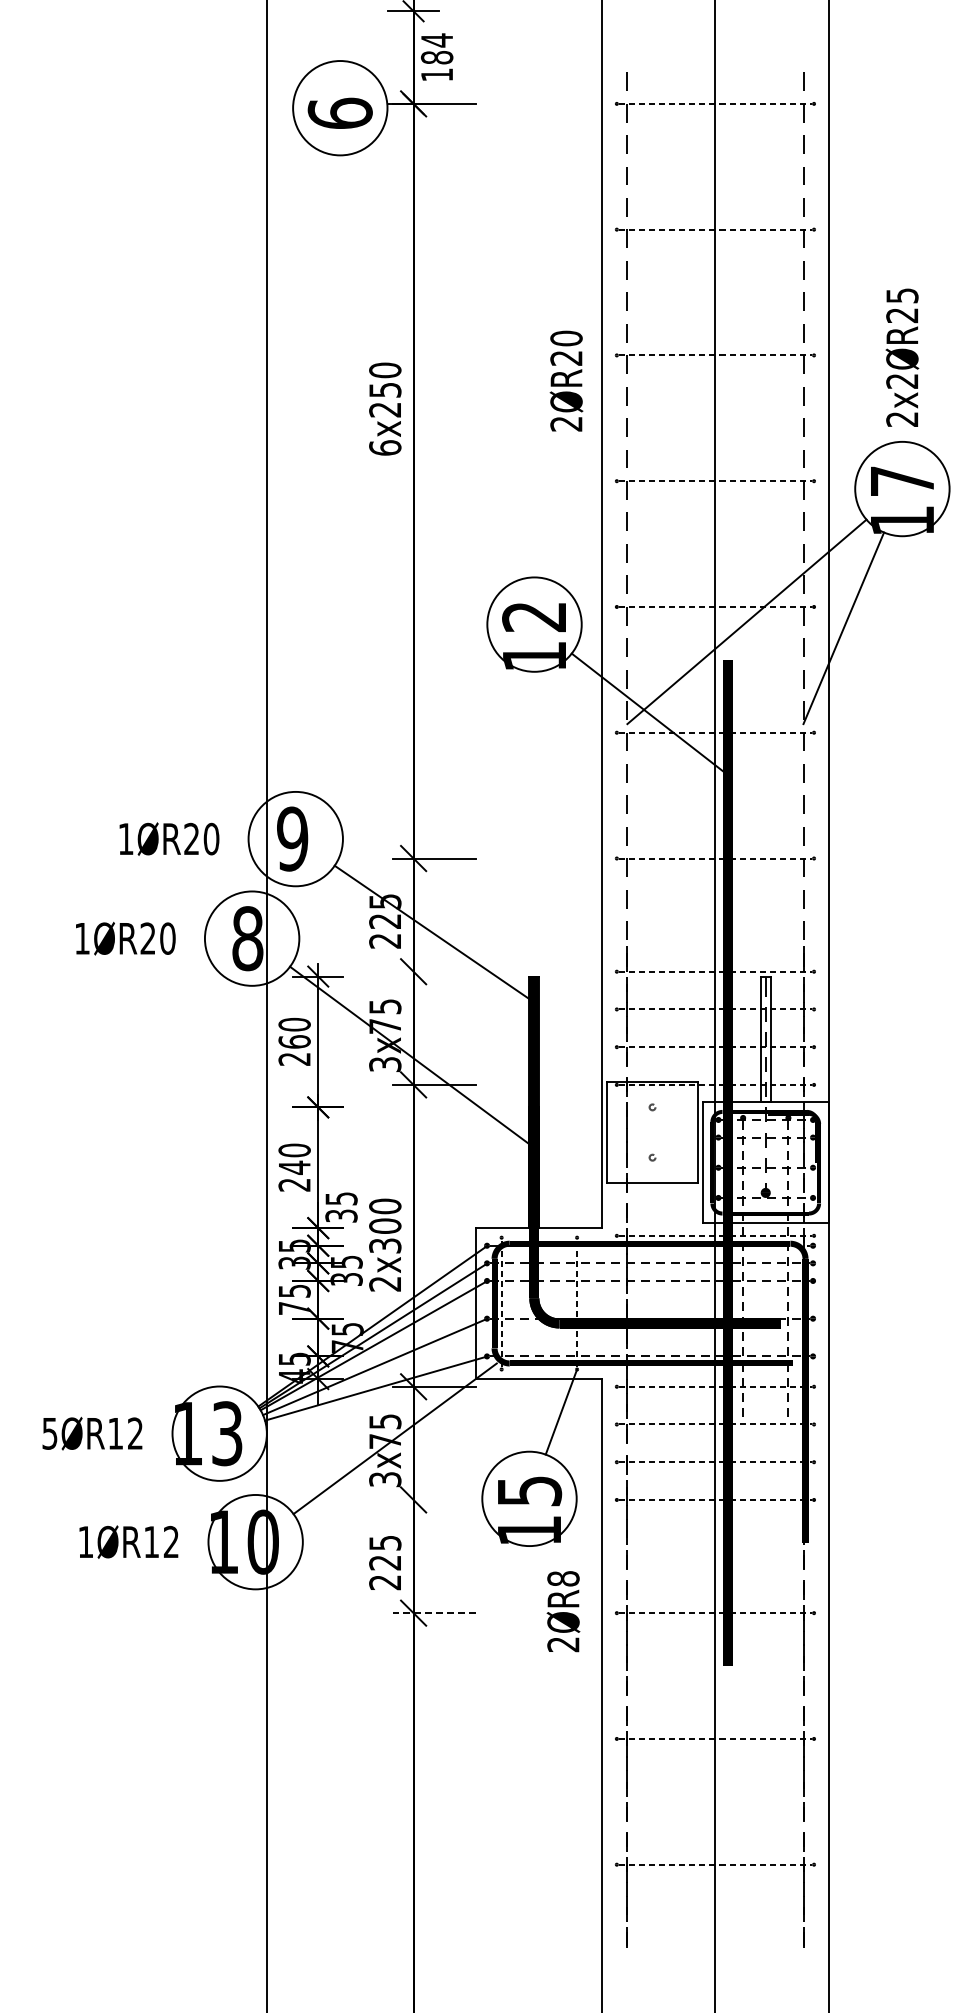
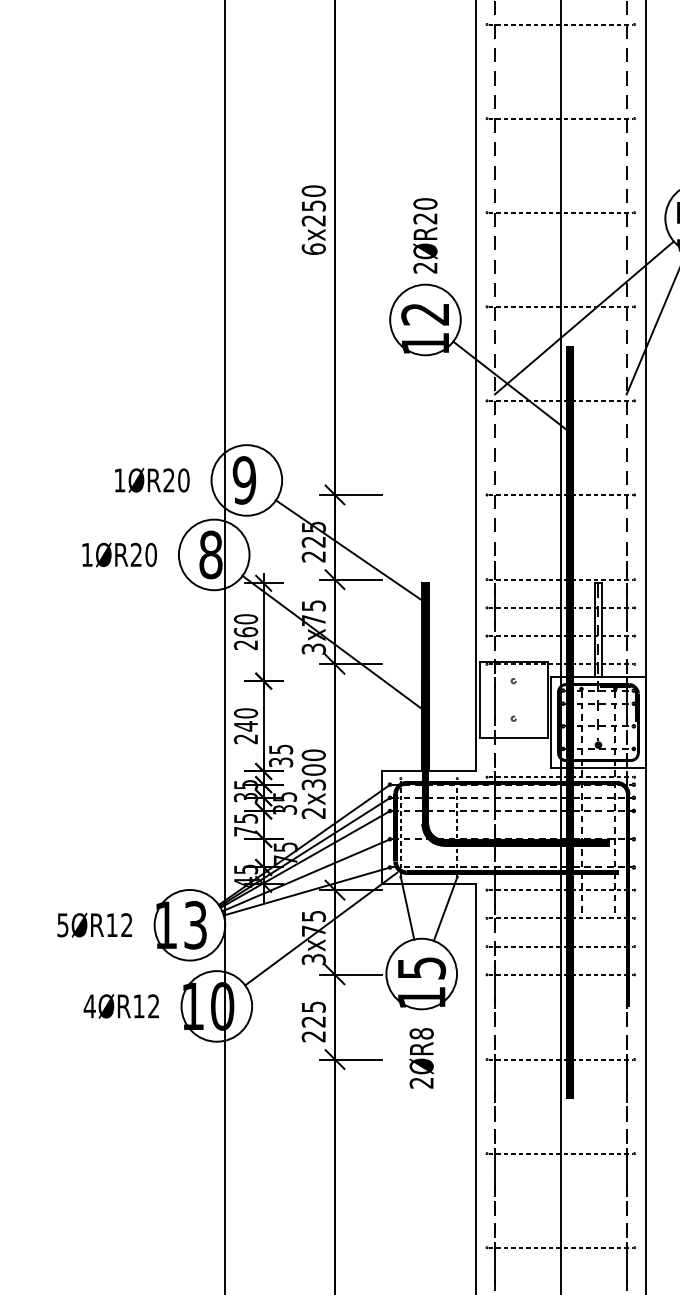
text: (566, 380) -> (425, 235), moved
text: (385, 408) -> (313, 219), moved
line: (434, 971) -> (350, 579), added
line: (510, 1410) -> (407, 907), added
line: (434, 1499) -> (350, 974), added
text: (85, 1541) -> (89, 1005), 1ØR12 -> 4ØR12
text: (563, 1611) -> (421, 1058), moved
line: (434, 1613) -> (350, 1059), dashed -> solid

